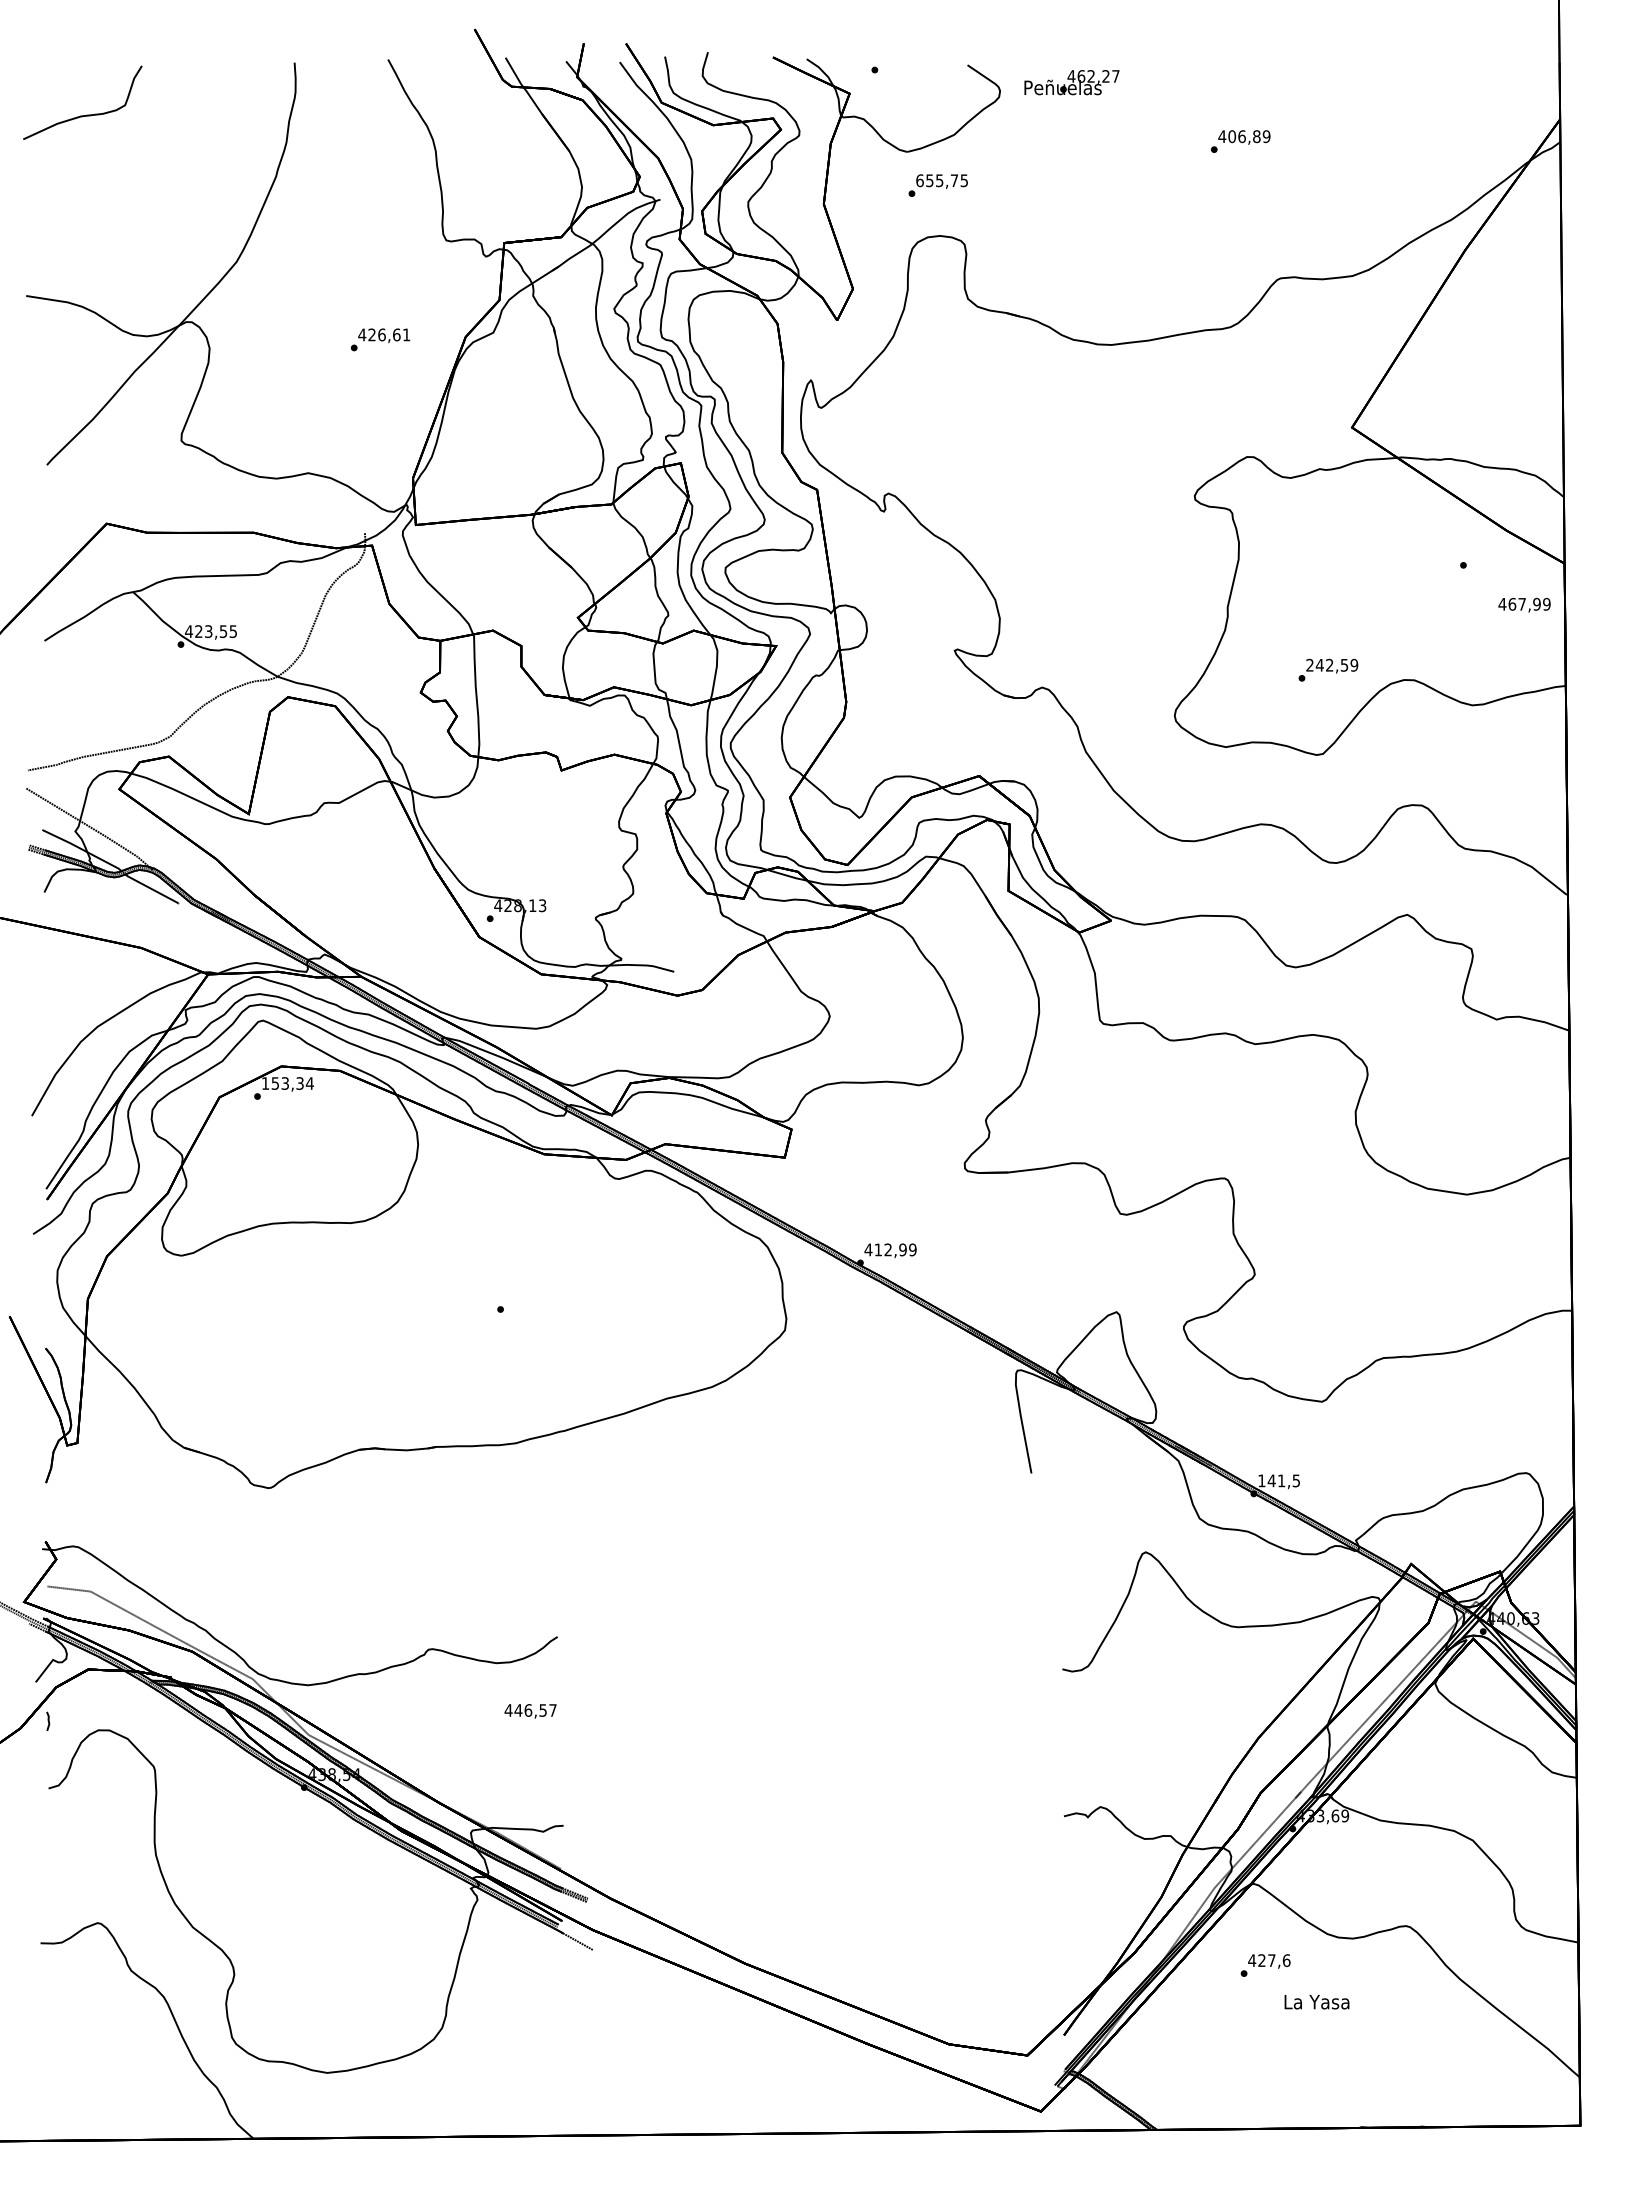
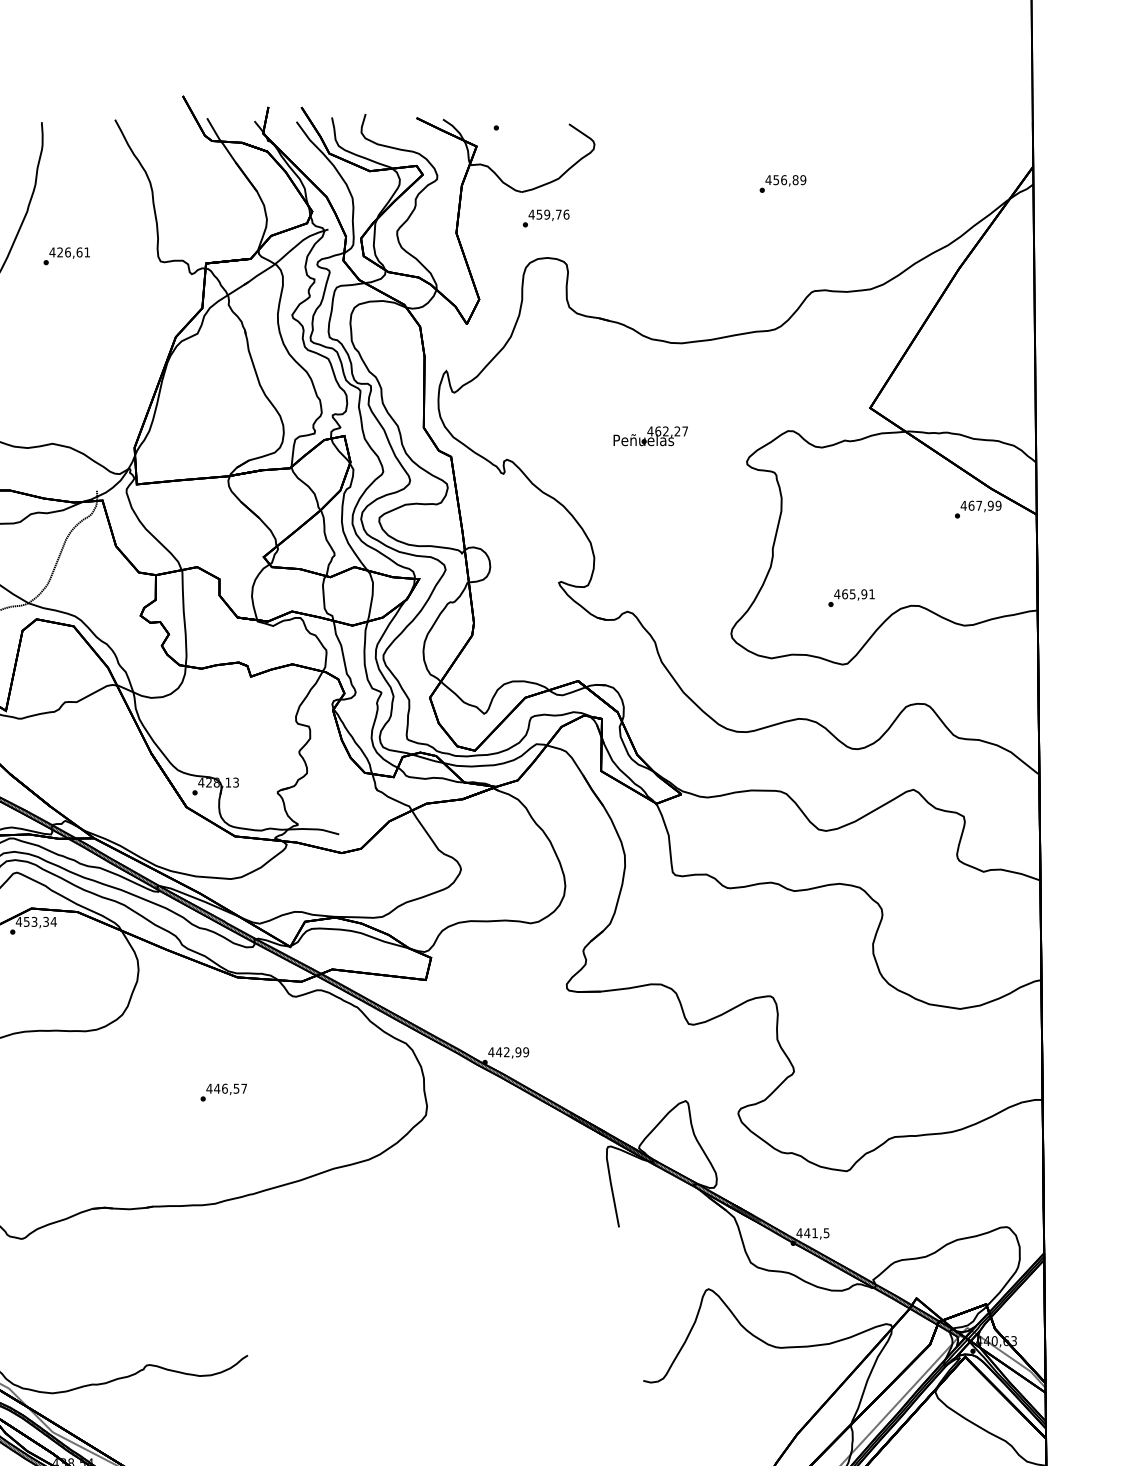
text: (1071, 82) -> (650, 436), moved
text: (1232, 136) -> (776, 180), 406,89 -> 456,89
text: (941, 180) -> (548, 214), 655,75 -> 459,76
text: (380, 339) -> (66, 256), moved
text: (1524, 604) -> (981, 505), moved
text: (1332, 664) -> (854, 593), 242,59 -> 465,91
text: (265, 1083) -> (19, 921), 153,34 -> 453,34
text: (878, 1249) -> (499, 1051), 412,99 -> 442,99
text: (1261, 1480) -> (799, 1232), 141,5 -> 441,5
text: (530, 1711) -> (226, 1089), moved

